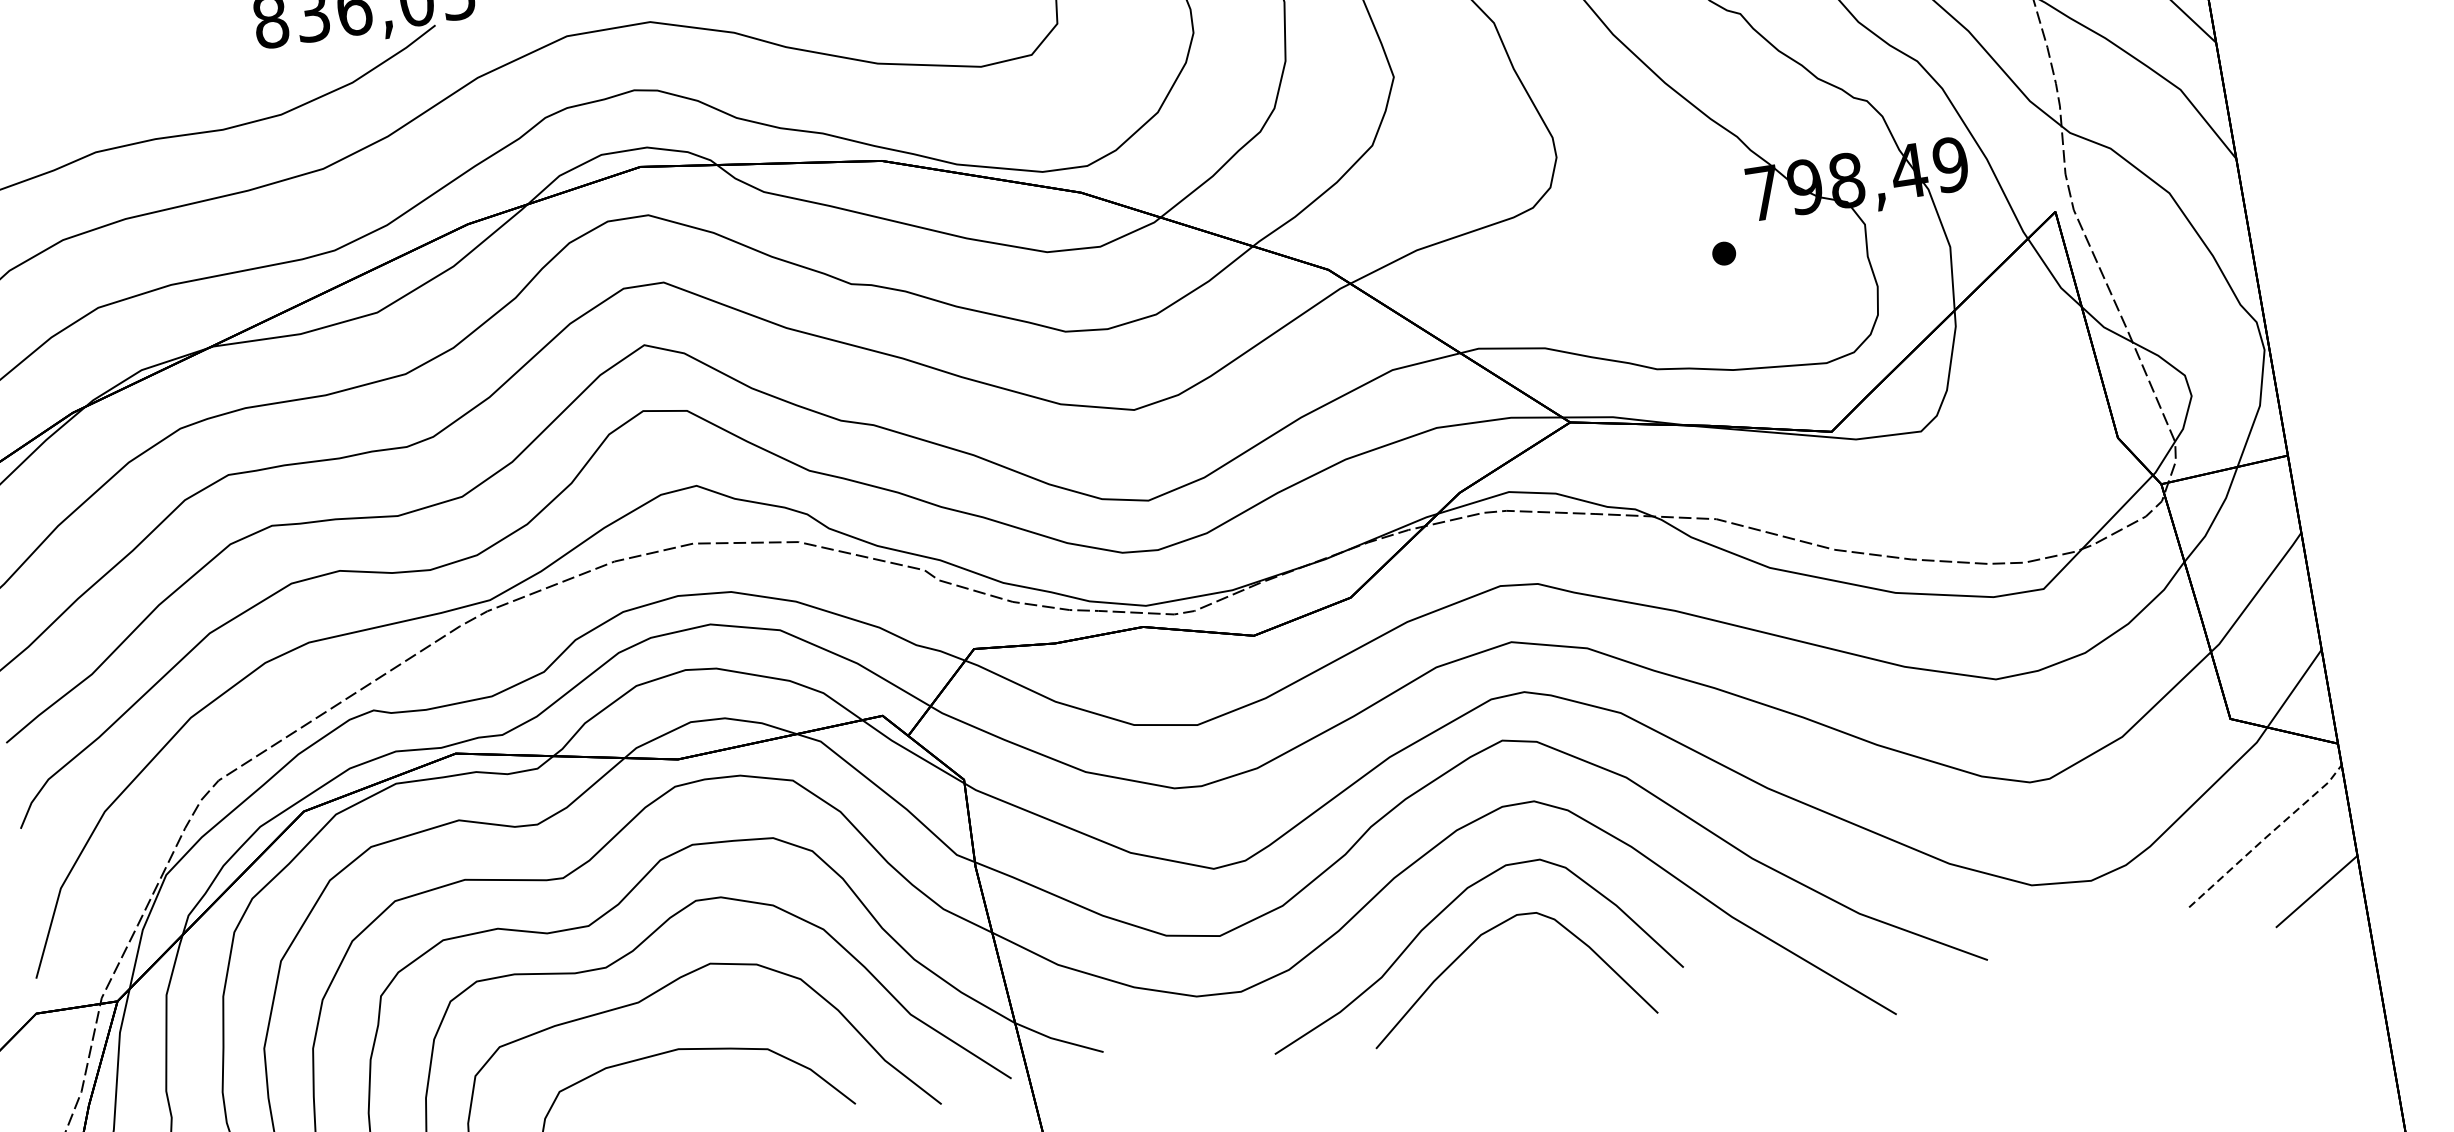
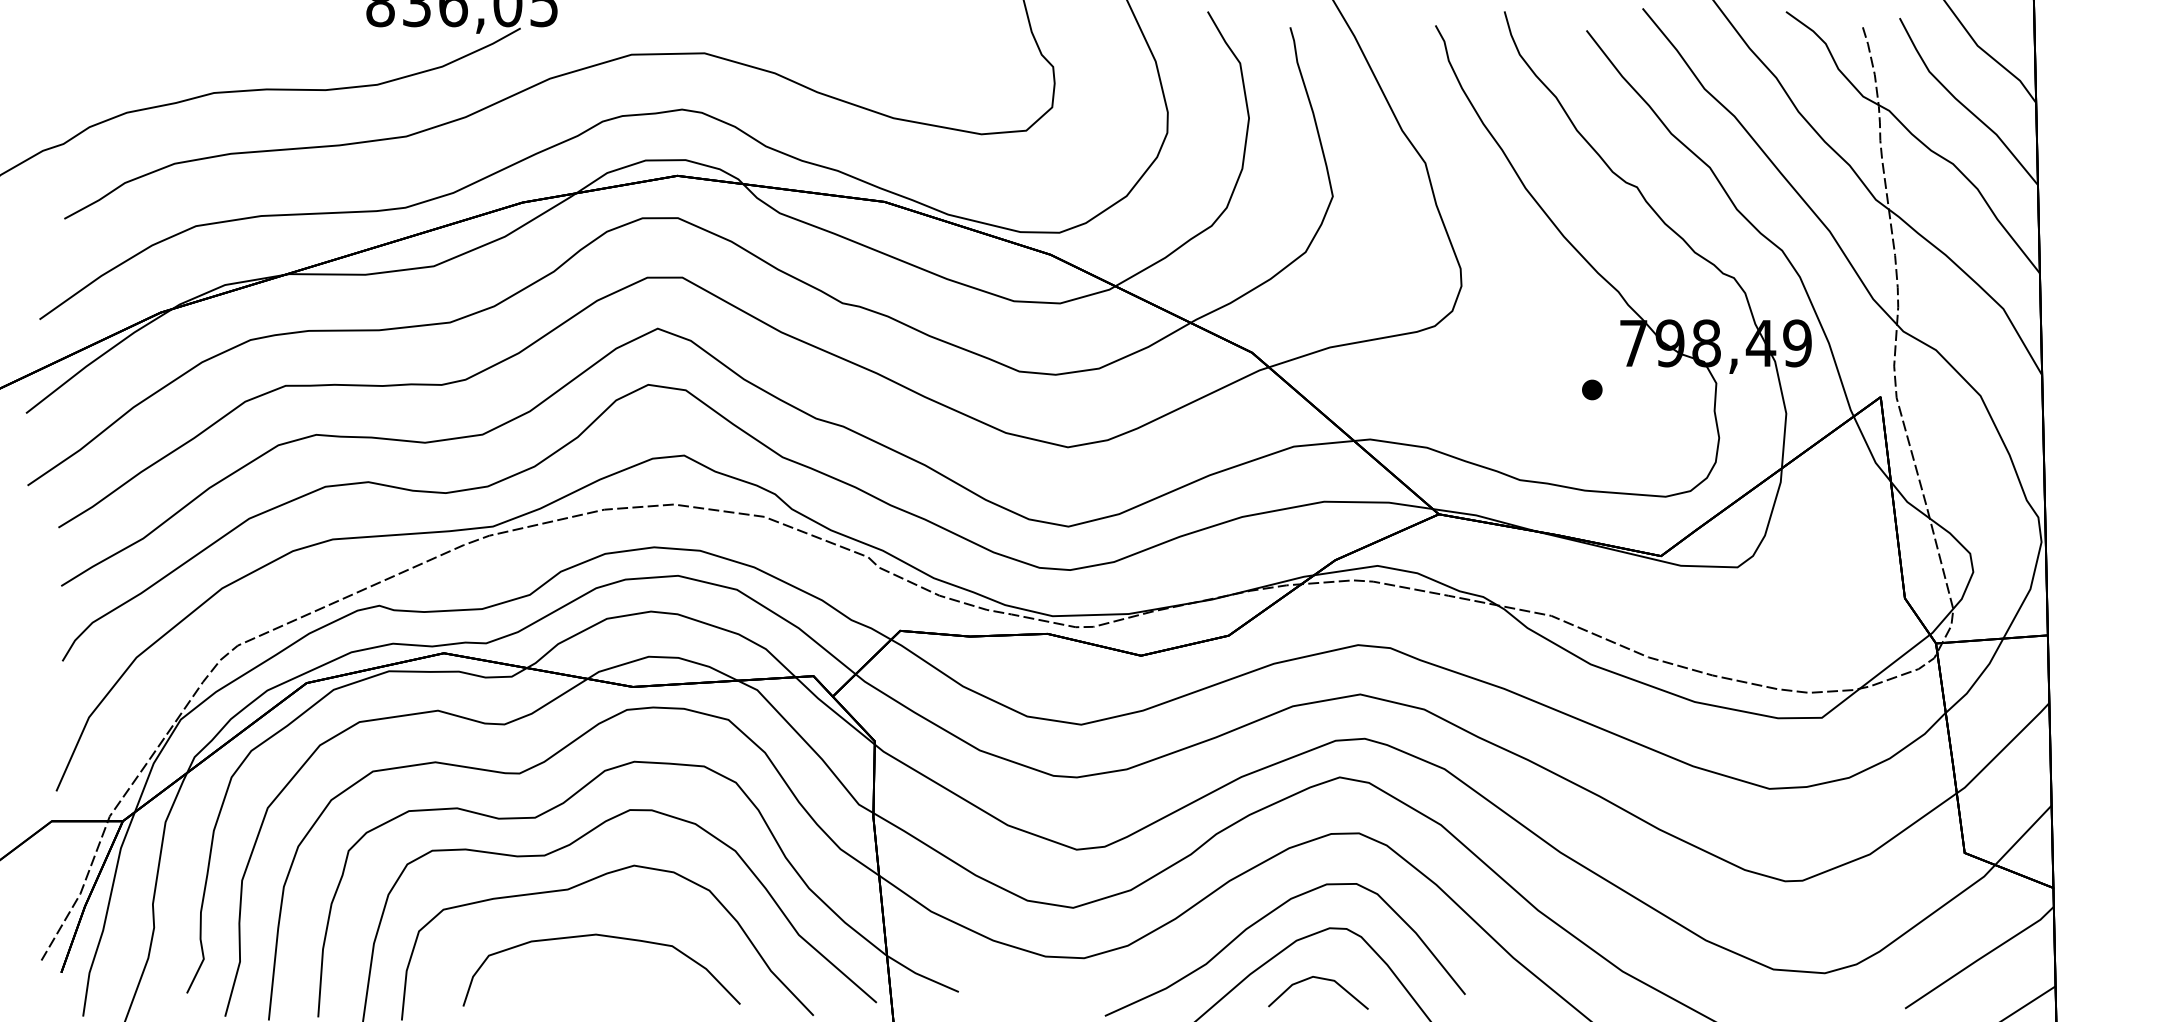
line: (2266, 836) -> (1980, 958), dashed -> solid
line: (1515, 975) -> (1320, 979), added

